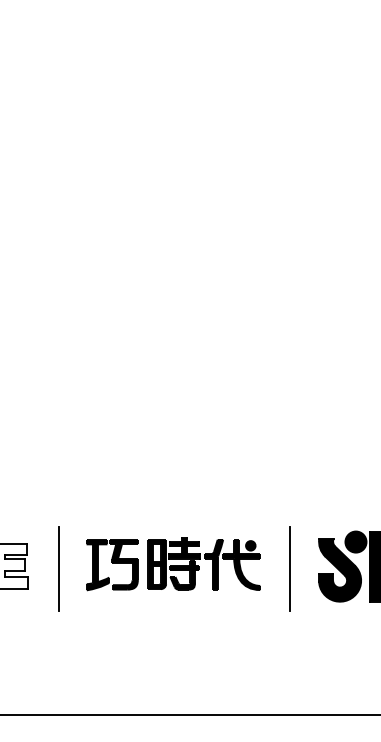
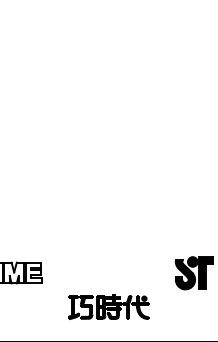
part: (172, 562) -> (108, 306), moved
line: (59, 567) -> (56, 273), removed
line: (290, 567) -> (162, 273), removed

